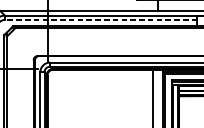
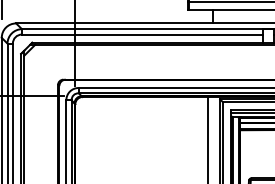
line: (101, 19) -> (142, 34), dashed -> solid

